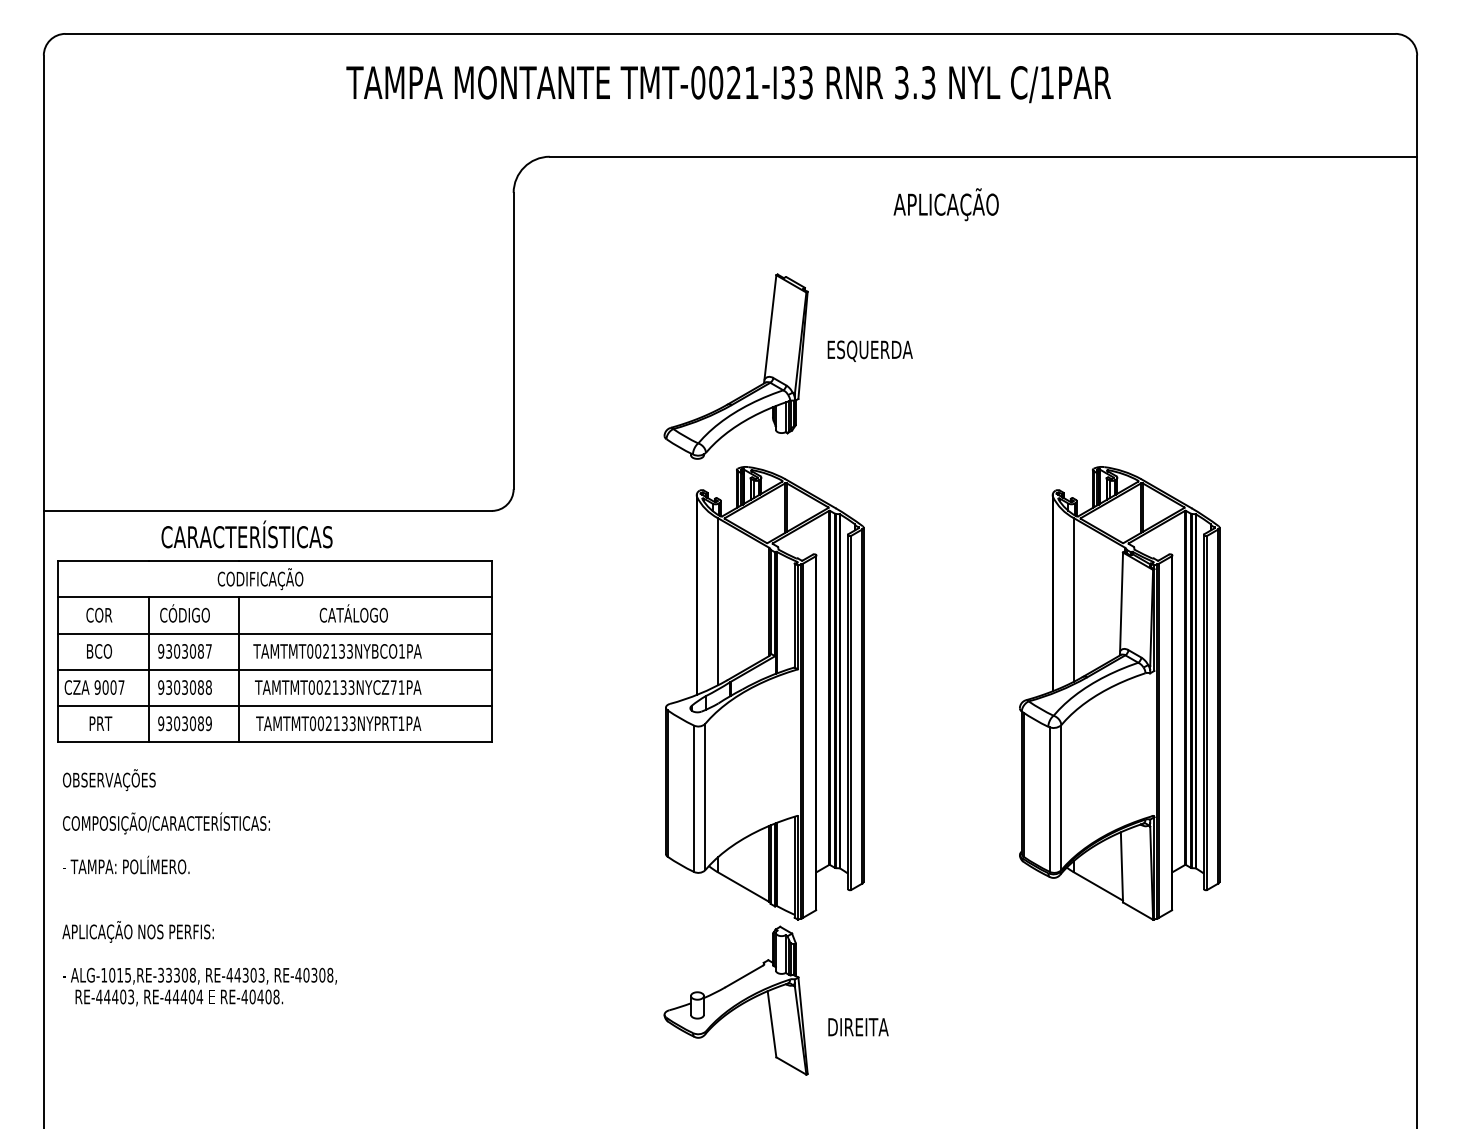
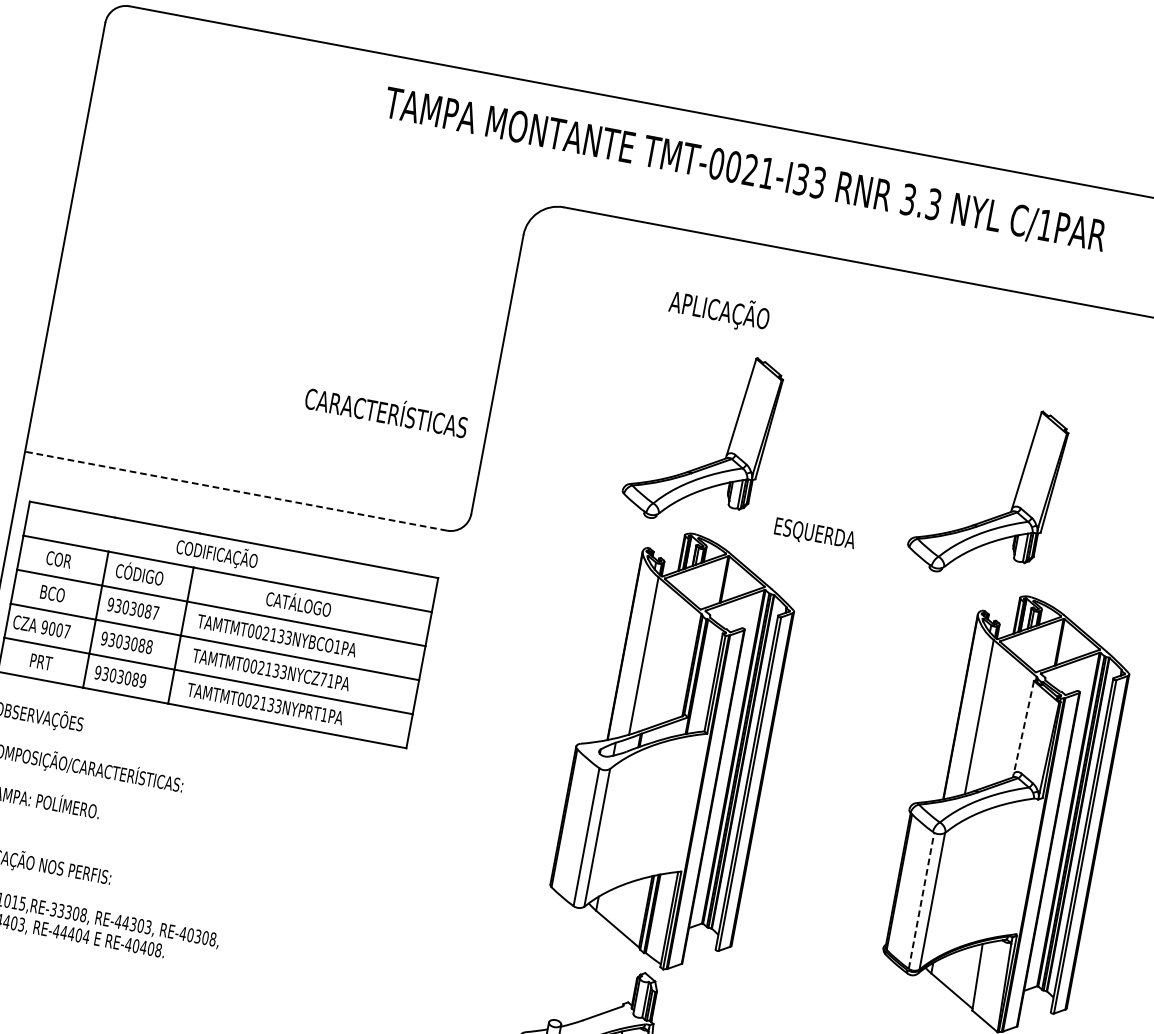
text: (945, 204) -> (718, 310), moved
text: (869, 350) -> (814, 533), moved
part: (1052, 390) -> (996, 516), added
line: (267, 510) -> (235, 490), solid -> dashed
text: (246, 534) -> (386, 410), moved
line: (1121, 602) -> (1023, 727), solid -> dashed
line: (1049, 799) -> (921, 900), solid -> dashed

